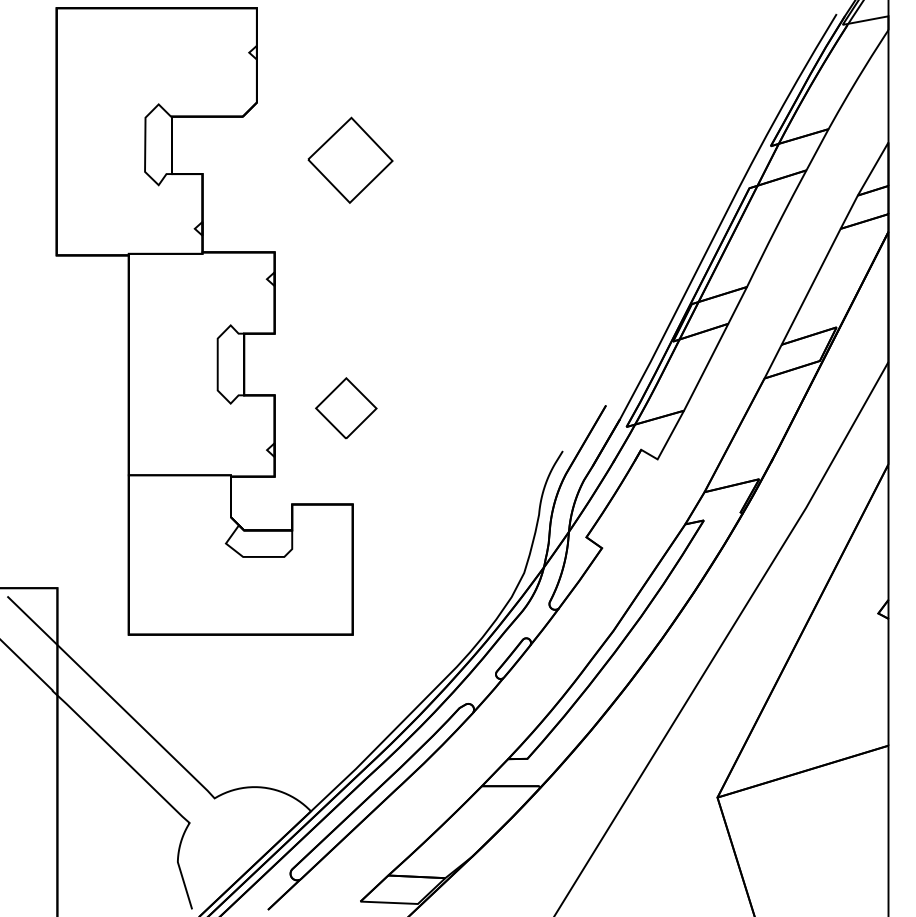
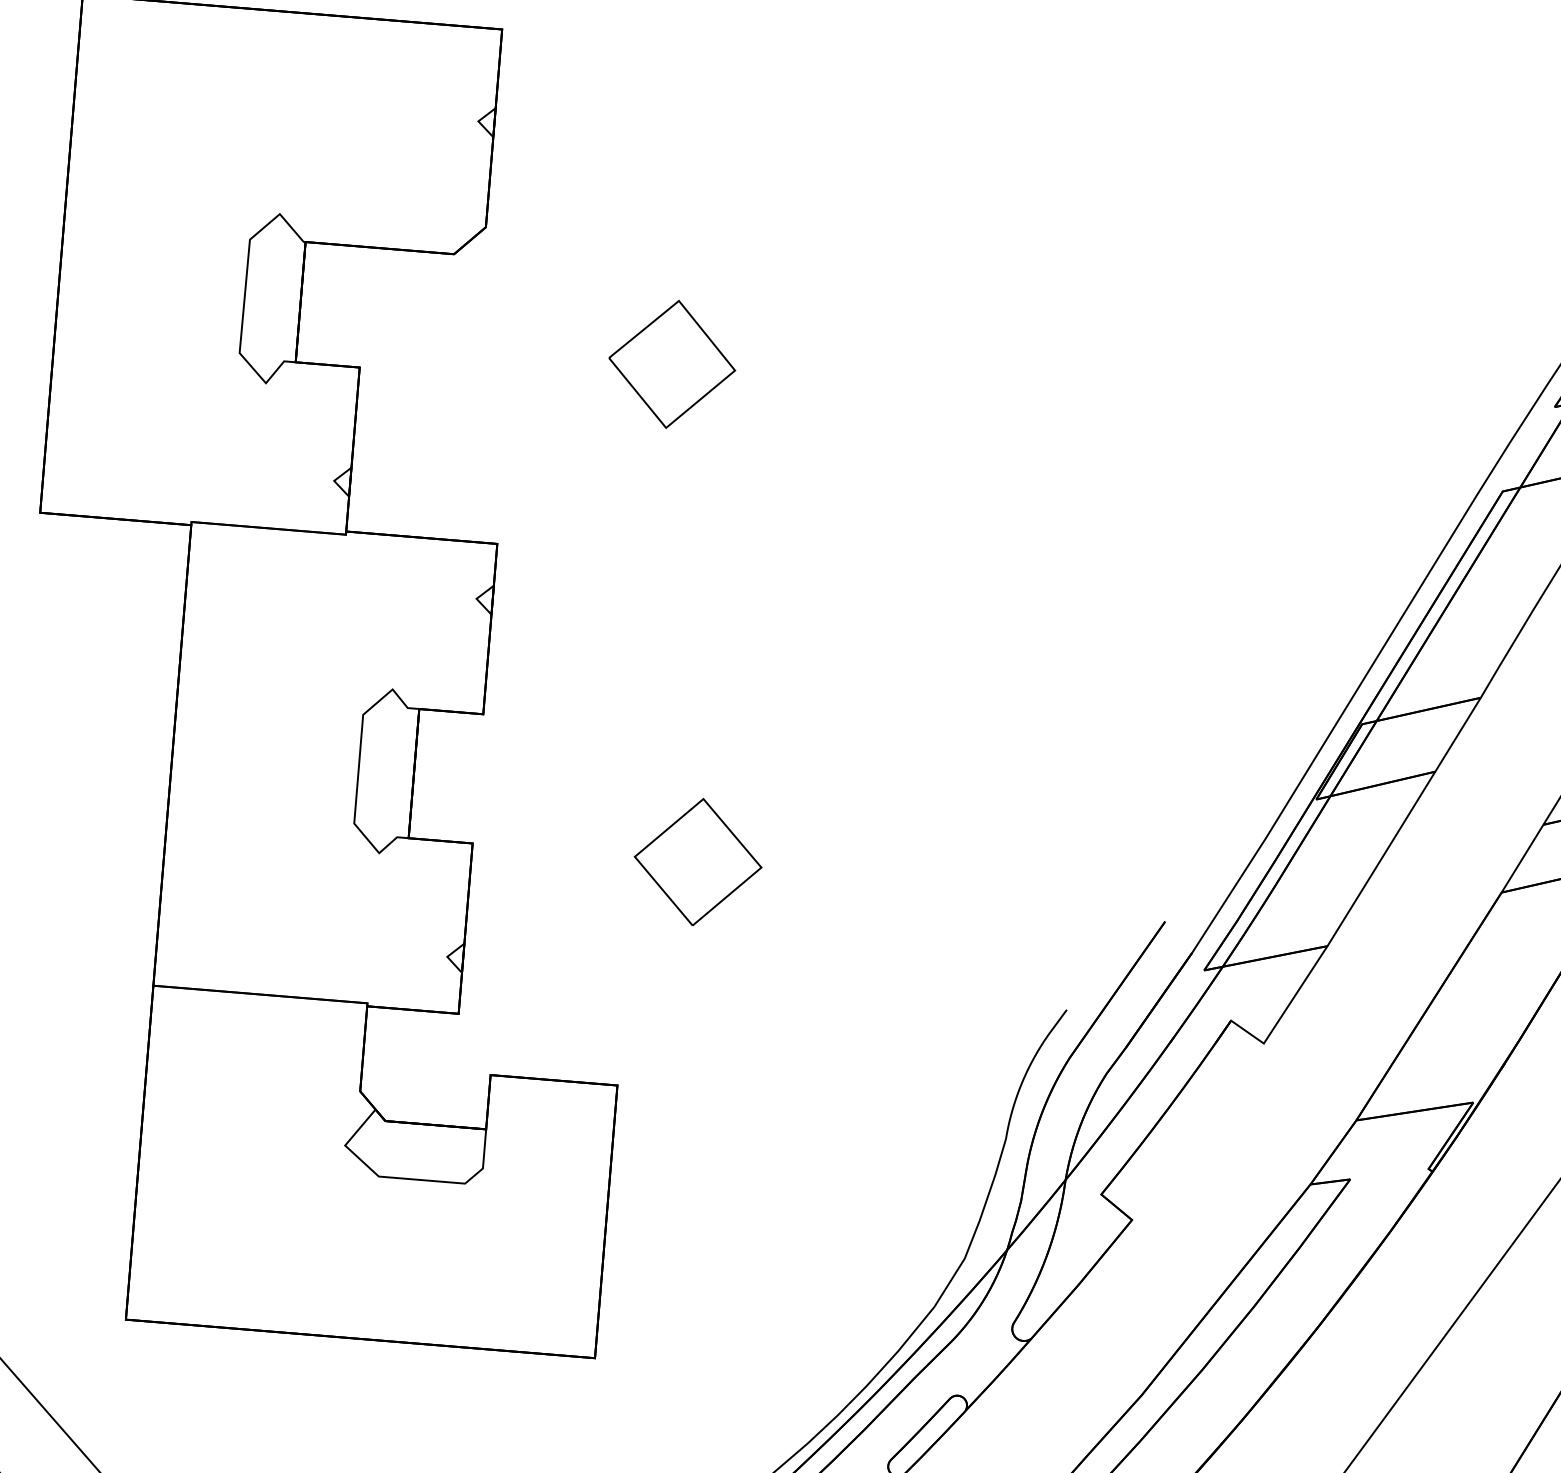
part: (350, 160) -> (671, 364), size x0.71
part: (346, 408) -> (698, 862), moved

